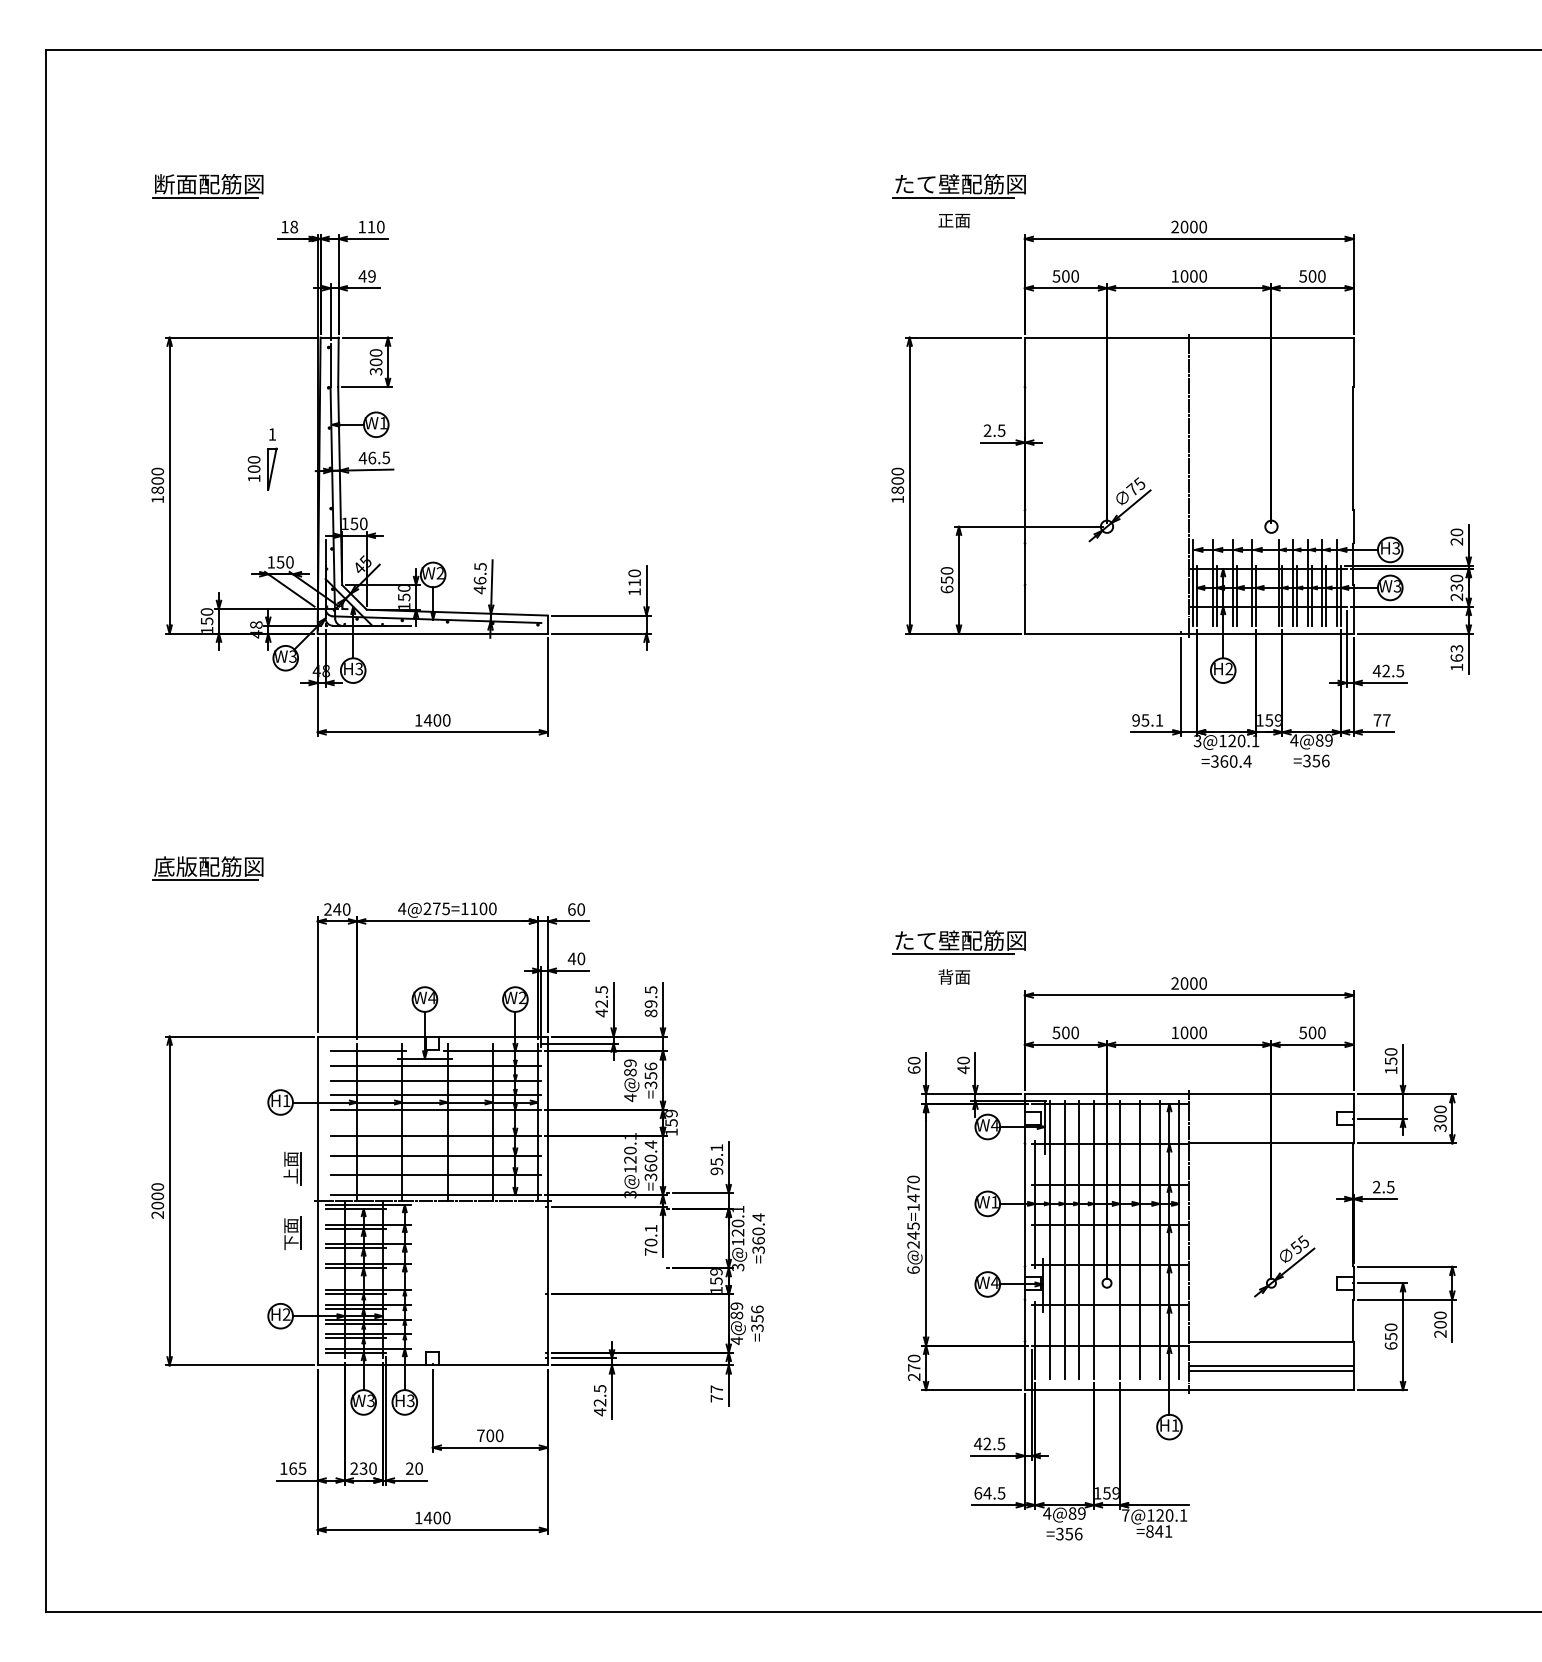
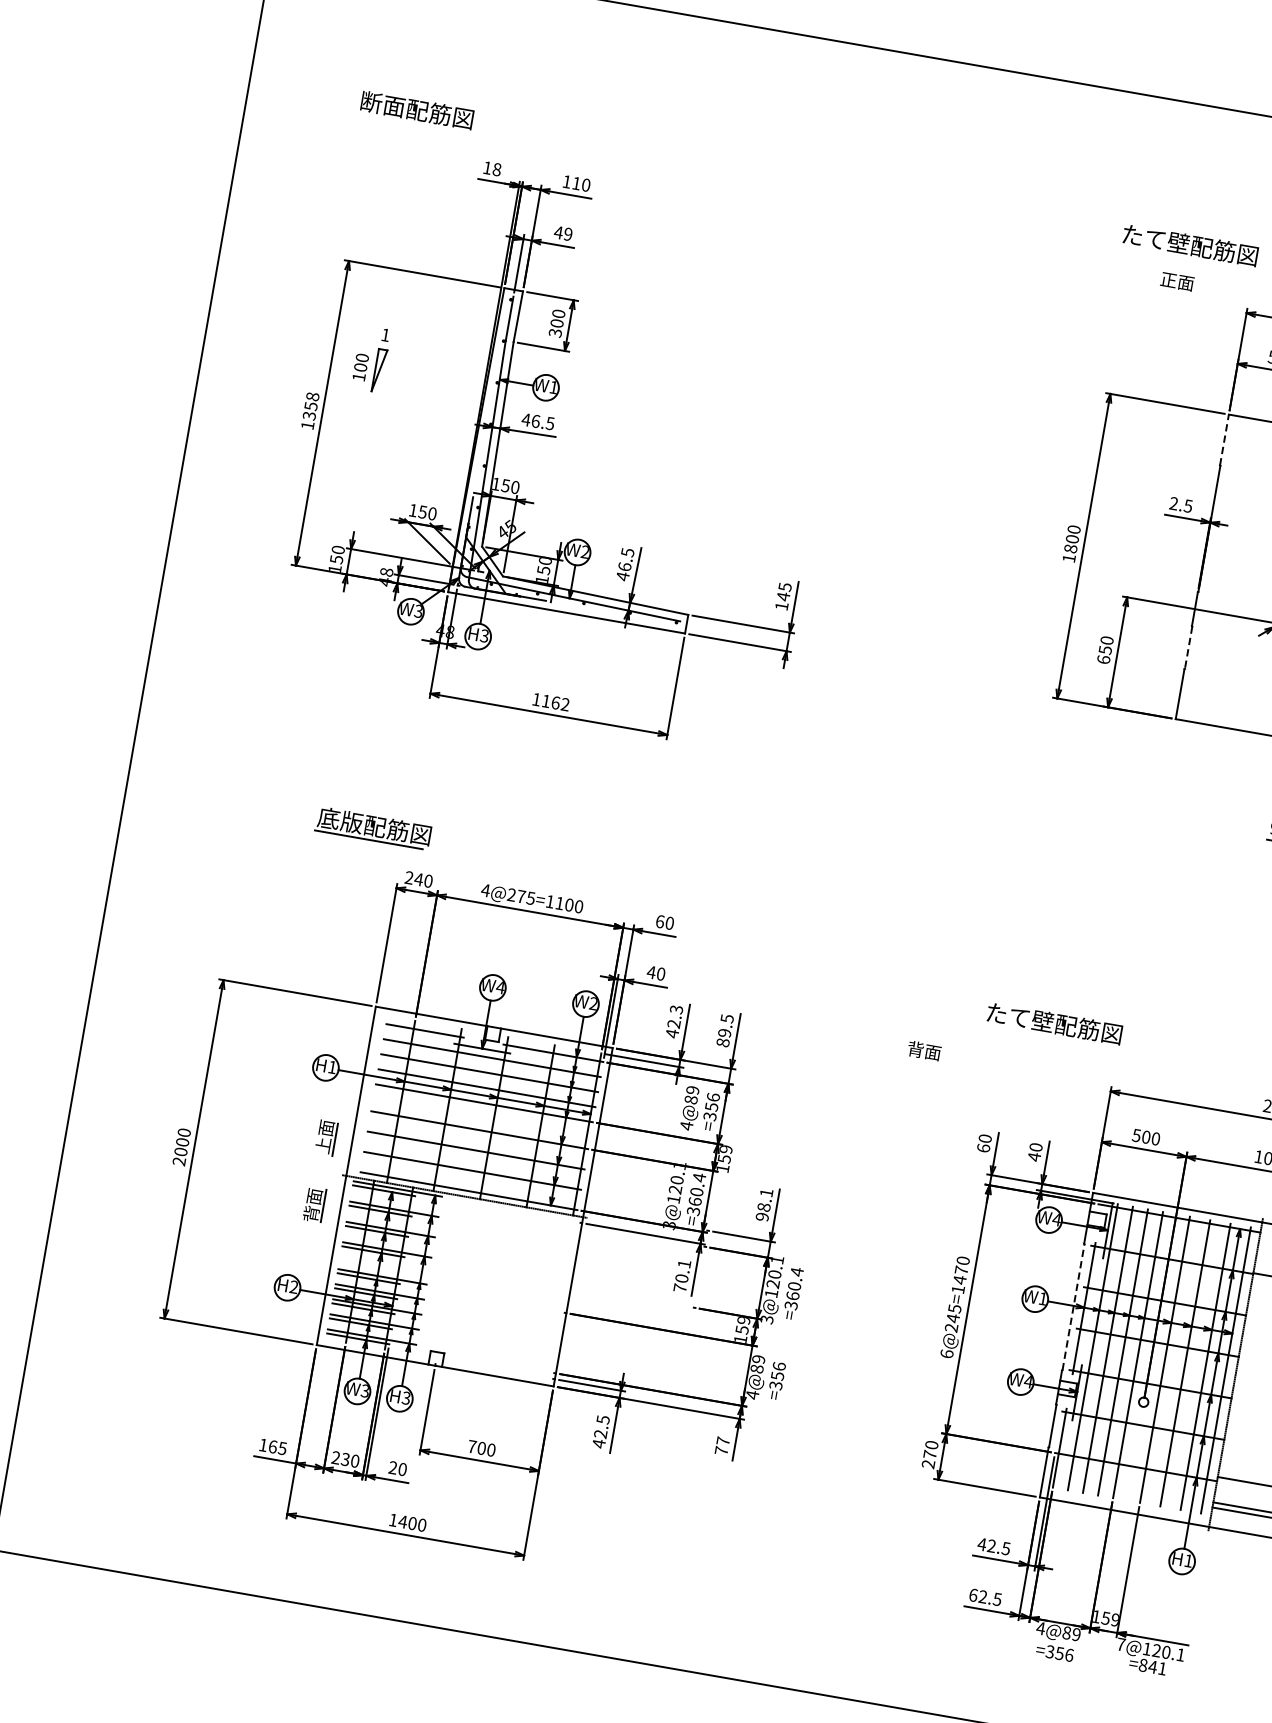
line: (205, 197) -> (411, 123), removed
line: (953, 197) -> (1180, 257), removed
line: (1024, 362) -> (1224, 440), solid -> dashed
part: (262, 459) -> (371, 359), moved
text: (157, 480) -> (310, 405), 1800 -> 1358
line: (1025, 564) -> (1188, 648), solid -> dashed
text: (634, 577) -> (784, 591), 110 -> 145
text: (436, 720) -> (554, 702), 1400 -> 1162
part: (207, 868) -> (372, 828), moved
line: (953, 954) -> (1044, 1036), removed
text: (954, 976) -> (924, 1050), moved
text: (601, 989) -> (676, 1009), 42.5 -> 42.3
text: (716, 1161) -> (763, 1206), 95.1 -> 98.1
line: (1025, 1204) -> (1073, 1306), solid -> dashed
text: (290, 1242) -> (310, 1213), 下面 -> 背面
text: (987, 1493) -> (982, 1597), 64.5 -> 62.5

